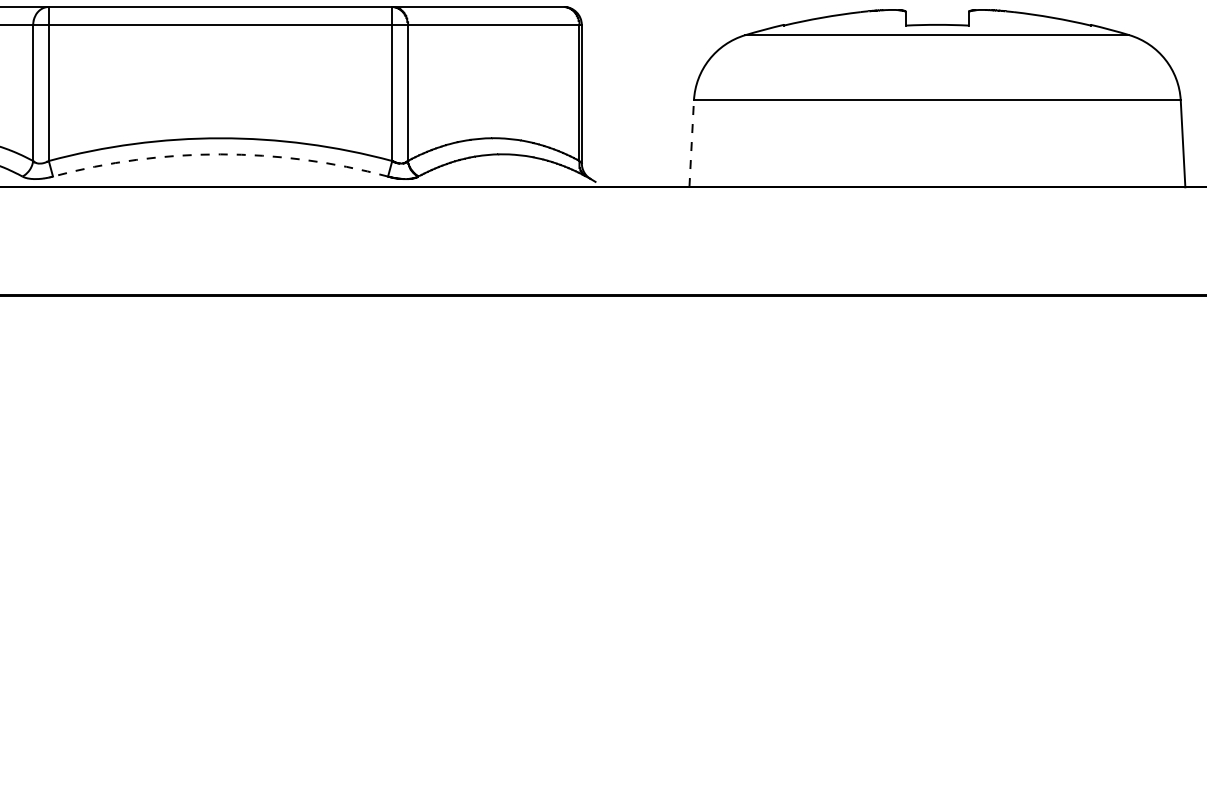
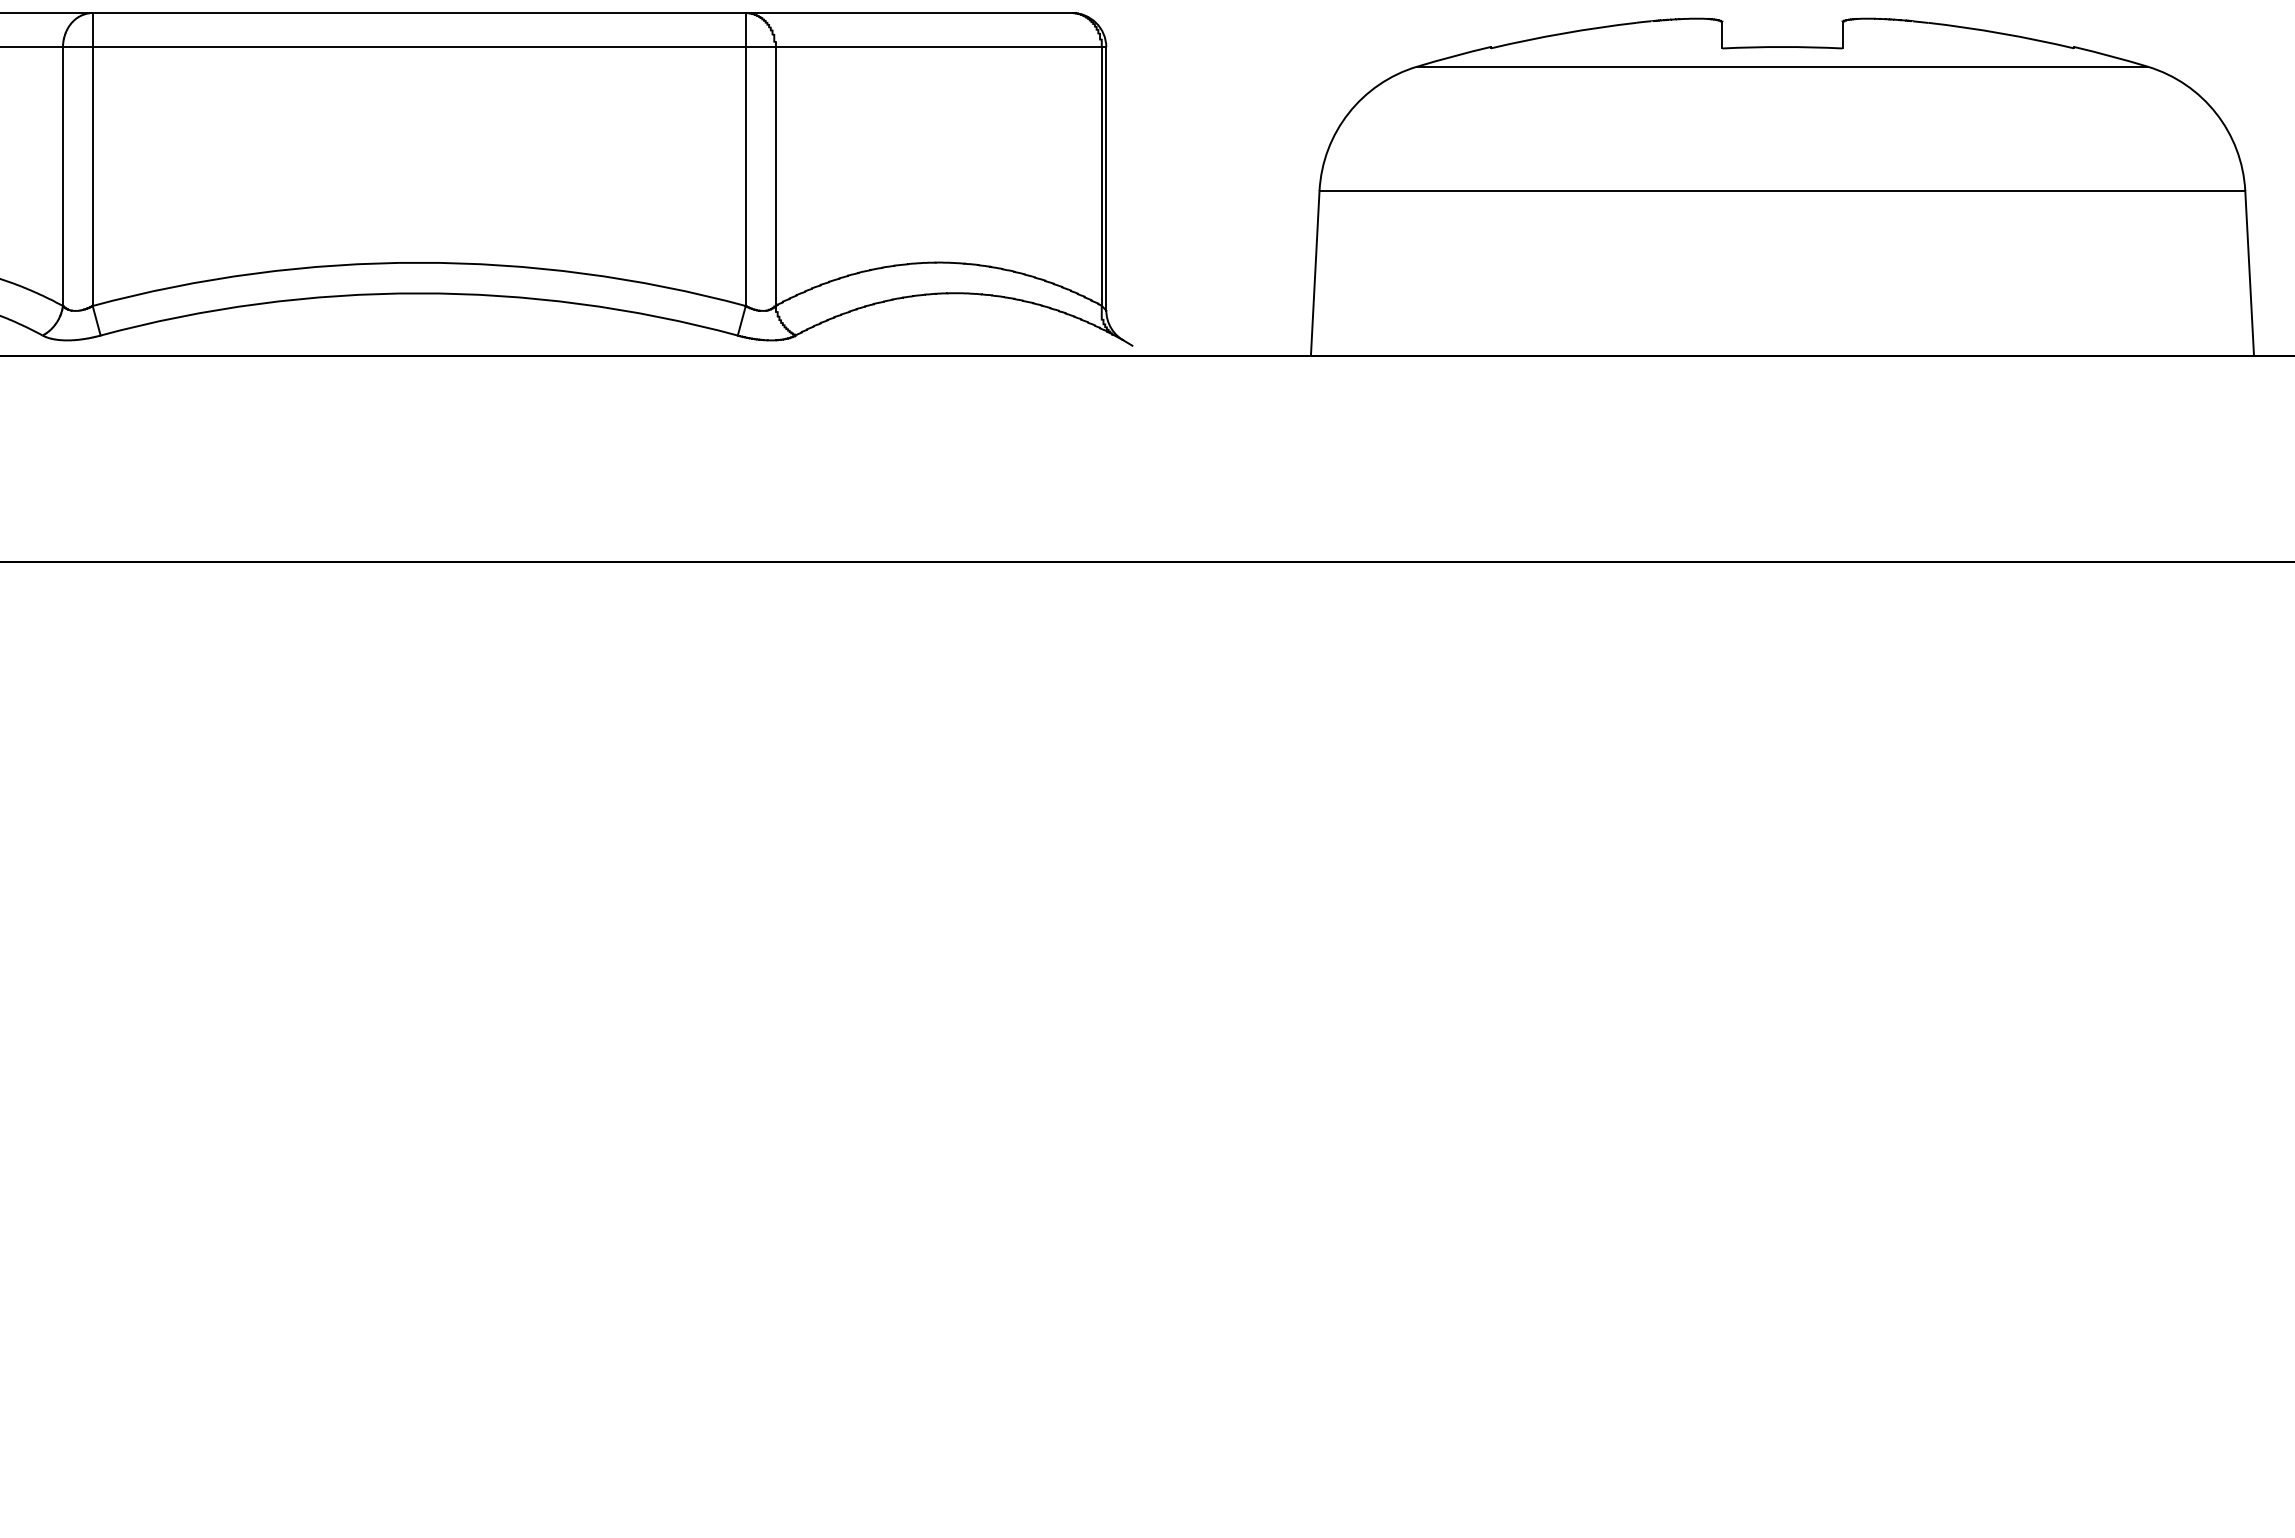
line: (691, 143) -> (1314, 272), dashed -> solid
arc: (220, 154) -> (419, 293), dashed -> solid

